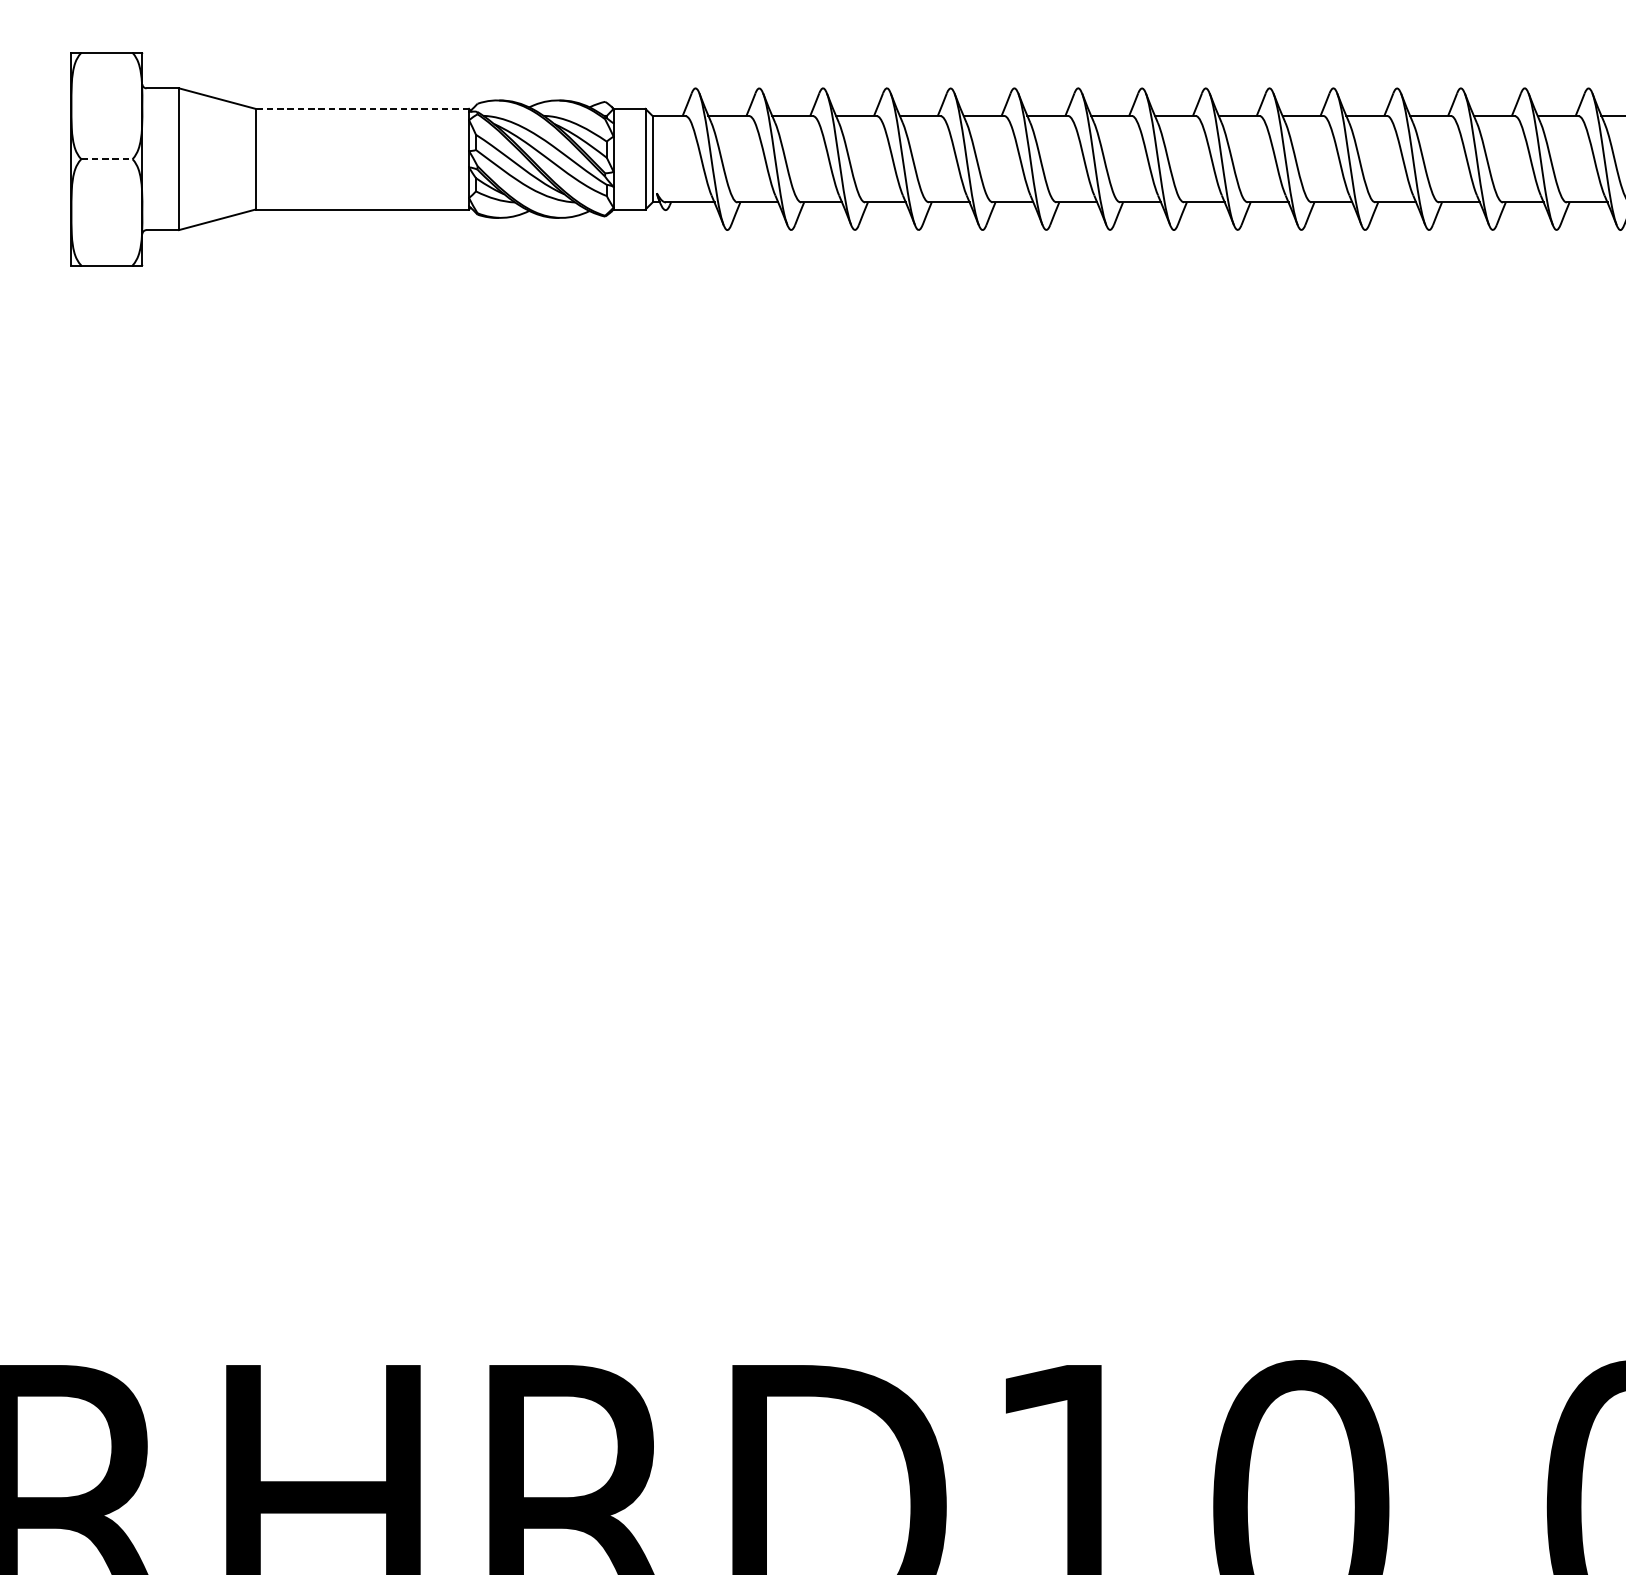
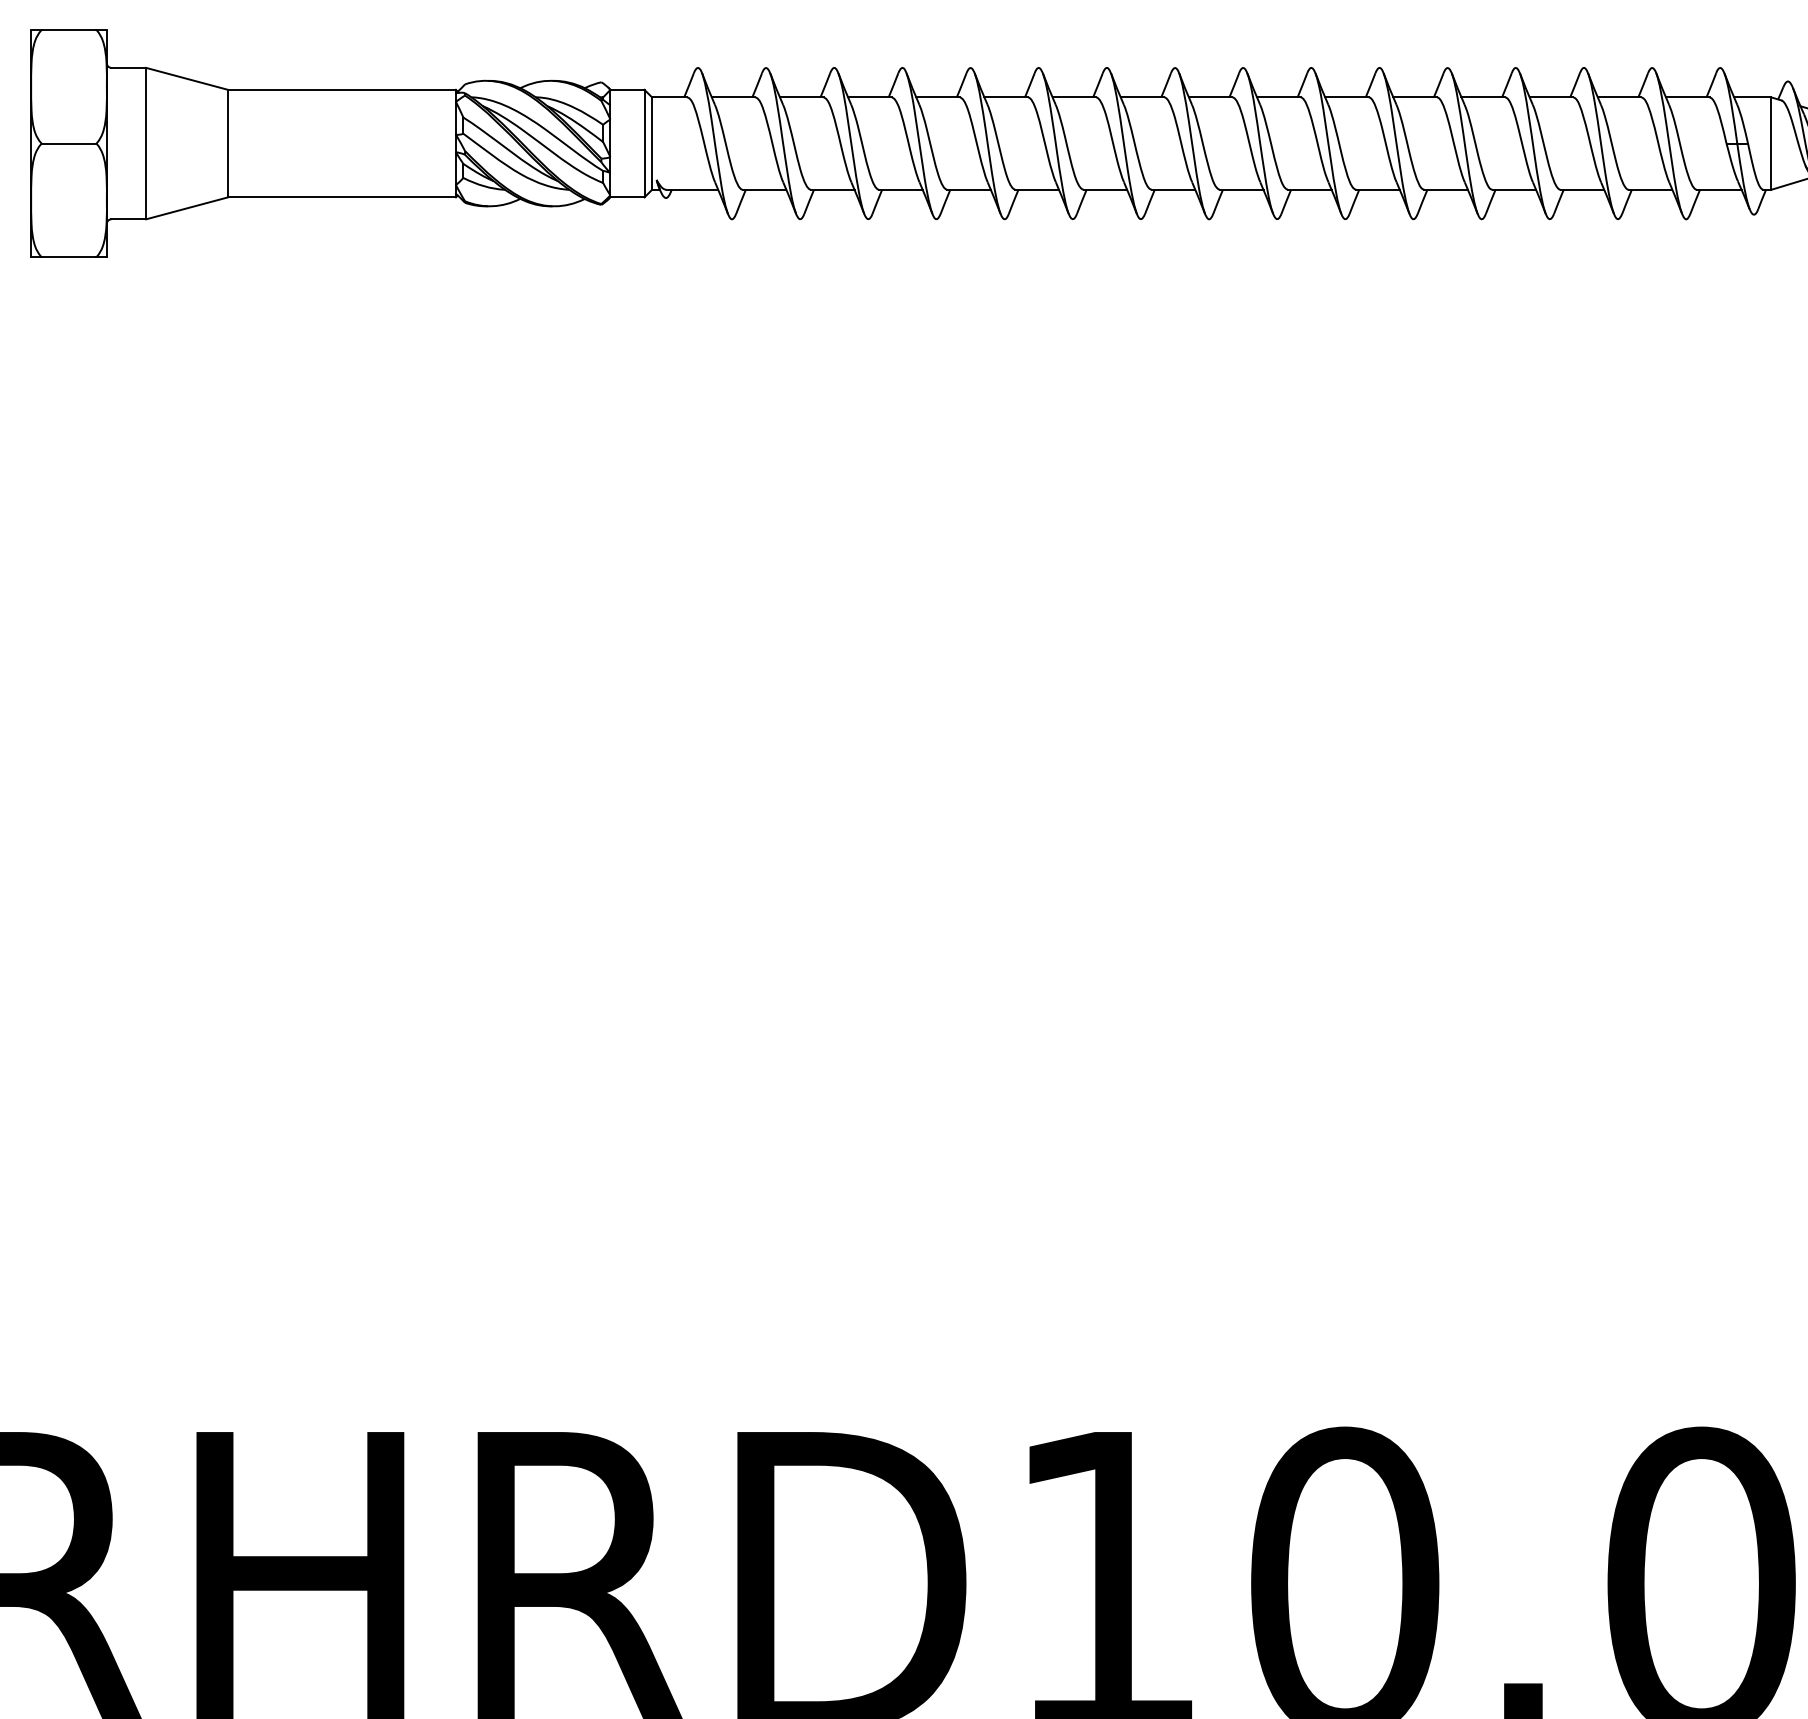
line: (362, 108) -> (342, 89), dashed -> solid
line: (107, 159) -> (69, 143), dashed -> solid

